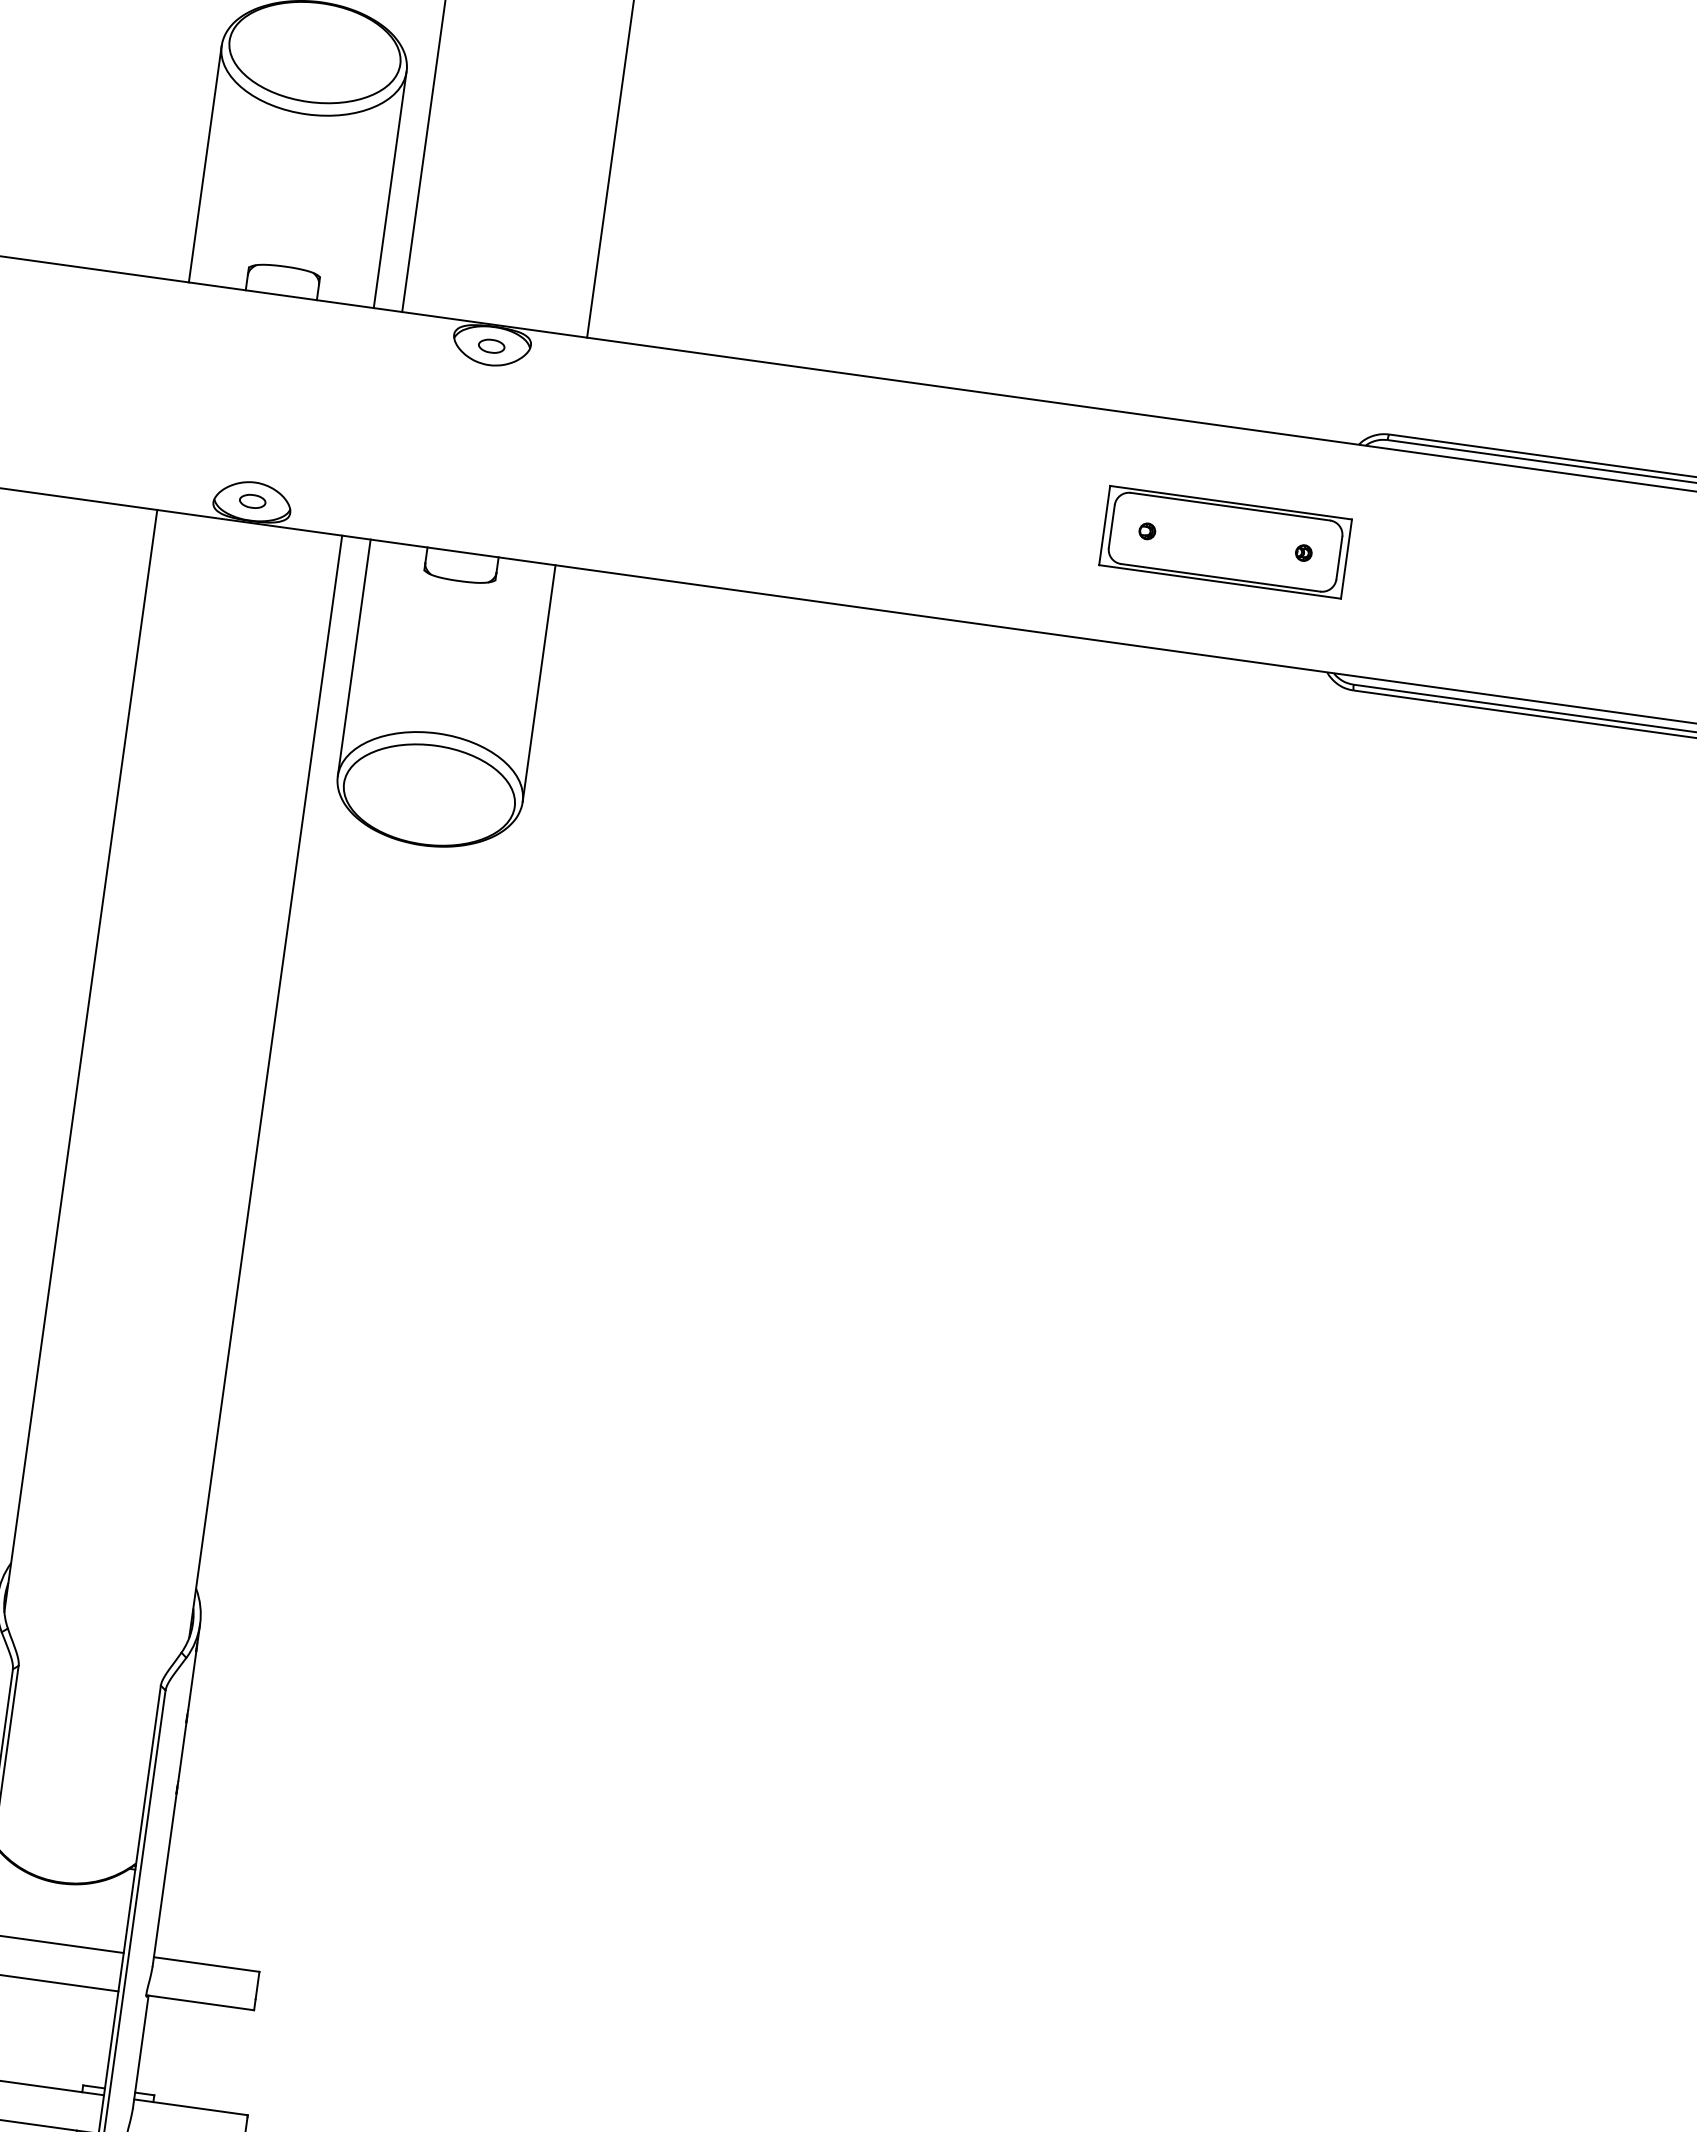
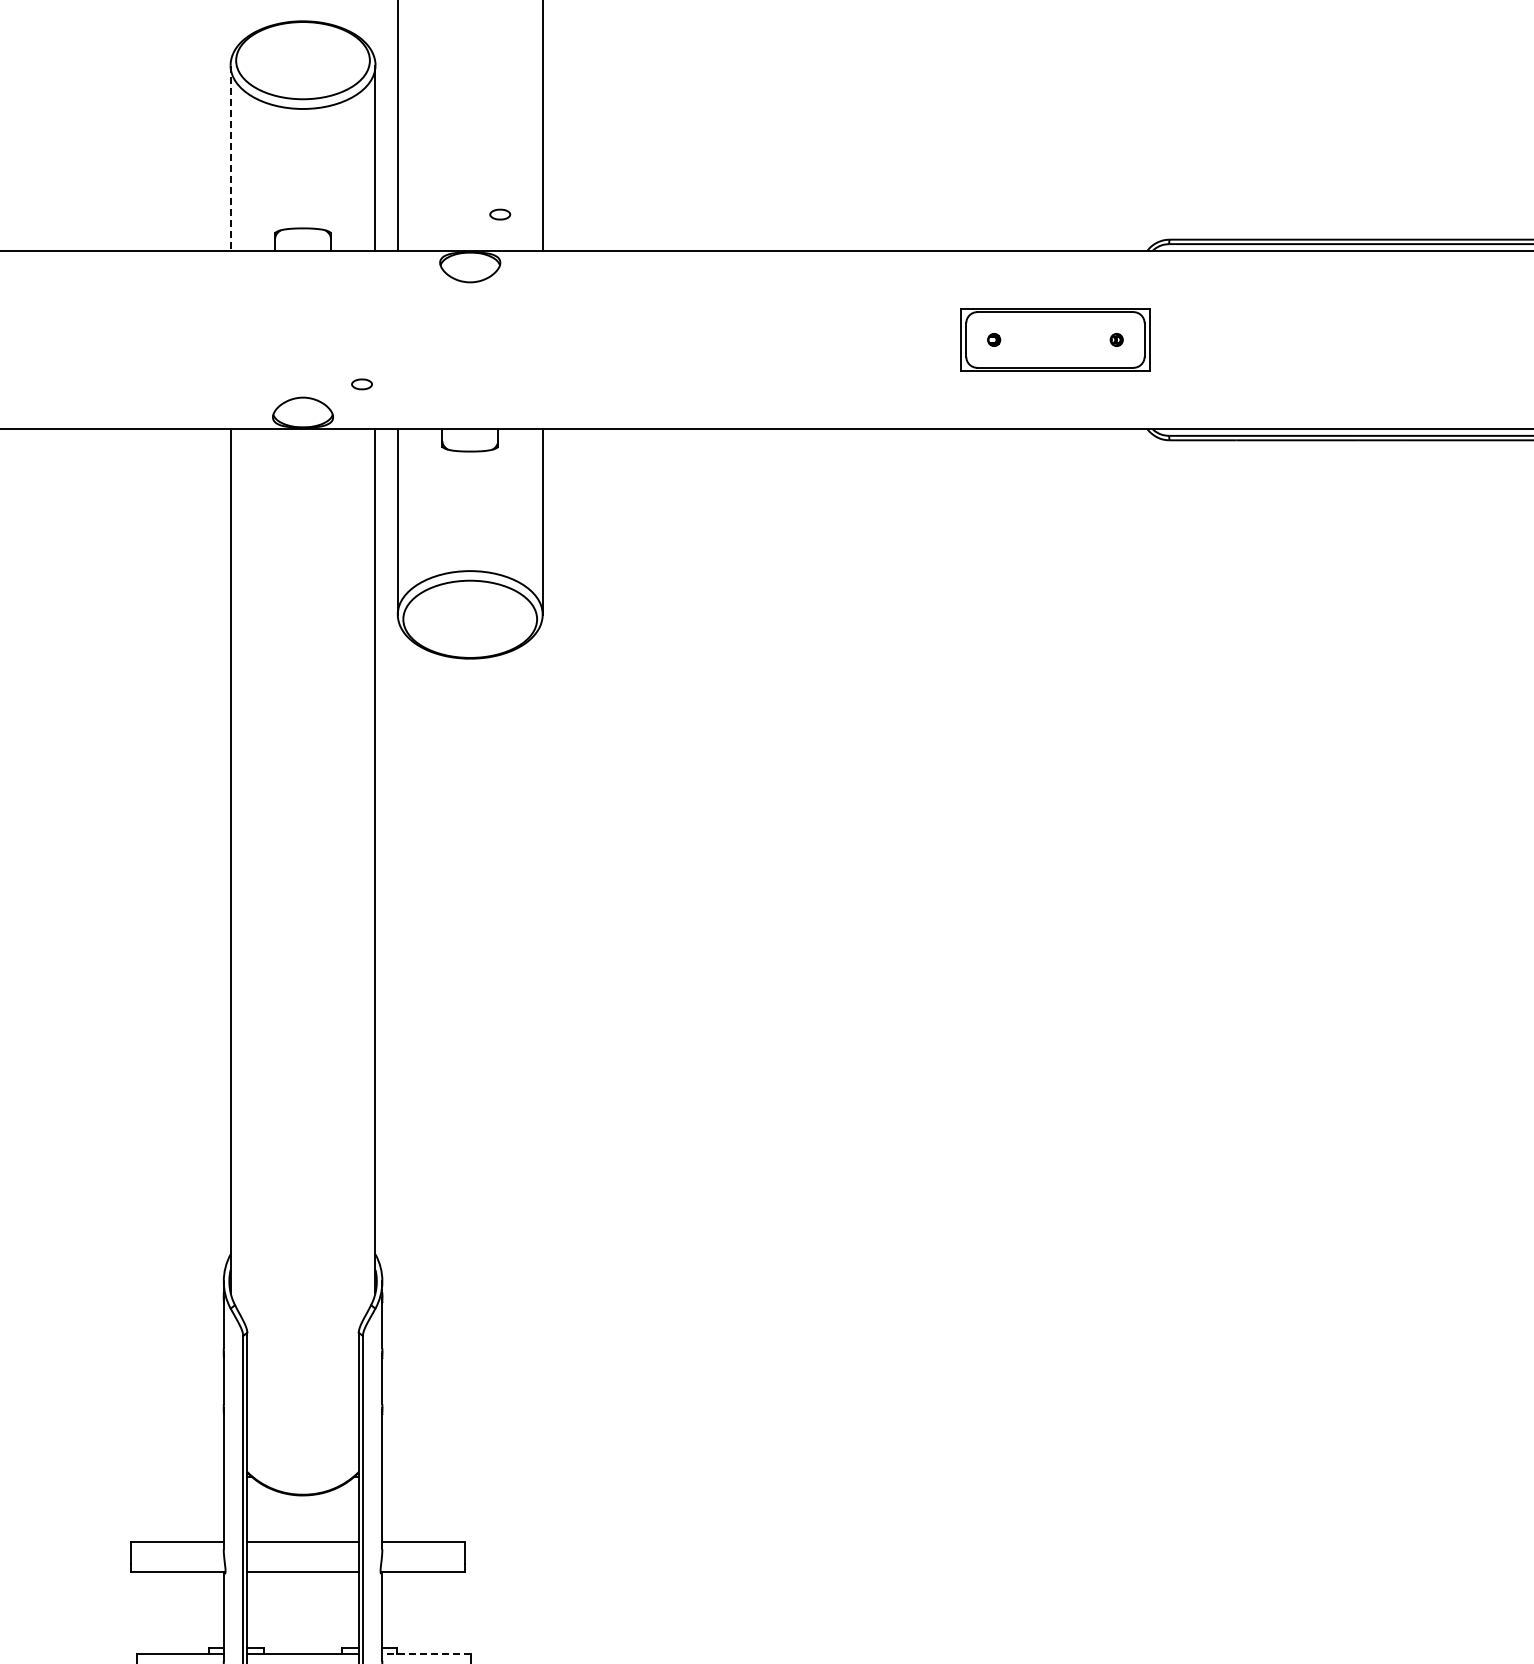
line: (205, 164) -> (230, 158), solid -> dashed
part: (492, 346) -> (500, 214), moved
part: (252, 501) -> (361, 384), moved
line: (190, 2106) -> (426, 1653), solid -> dashed

